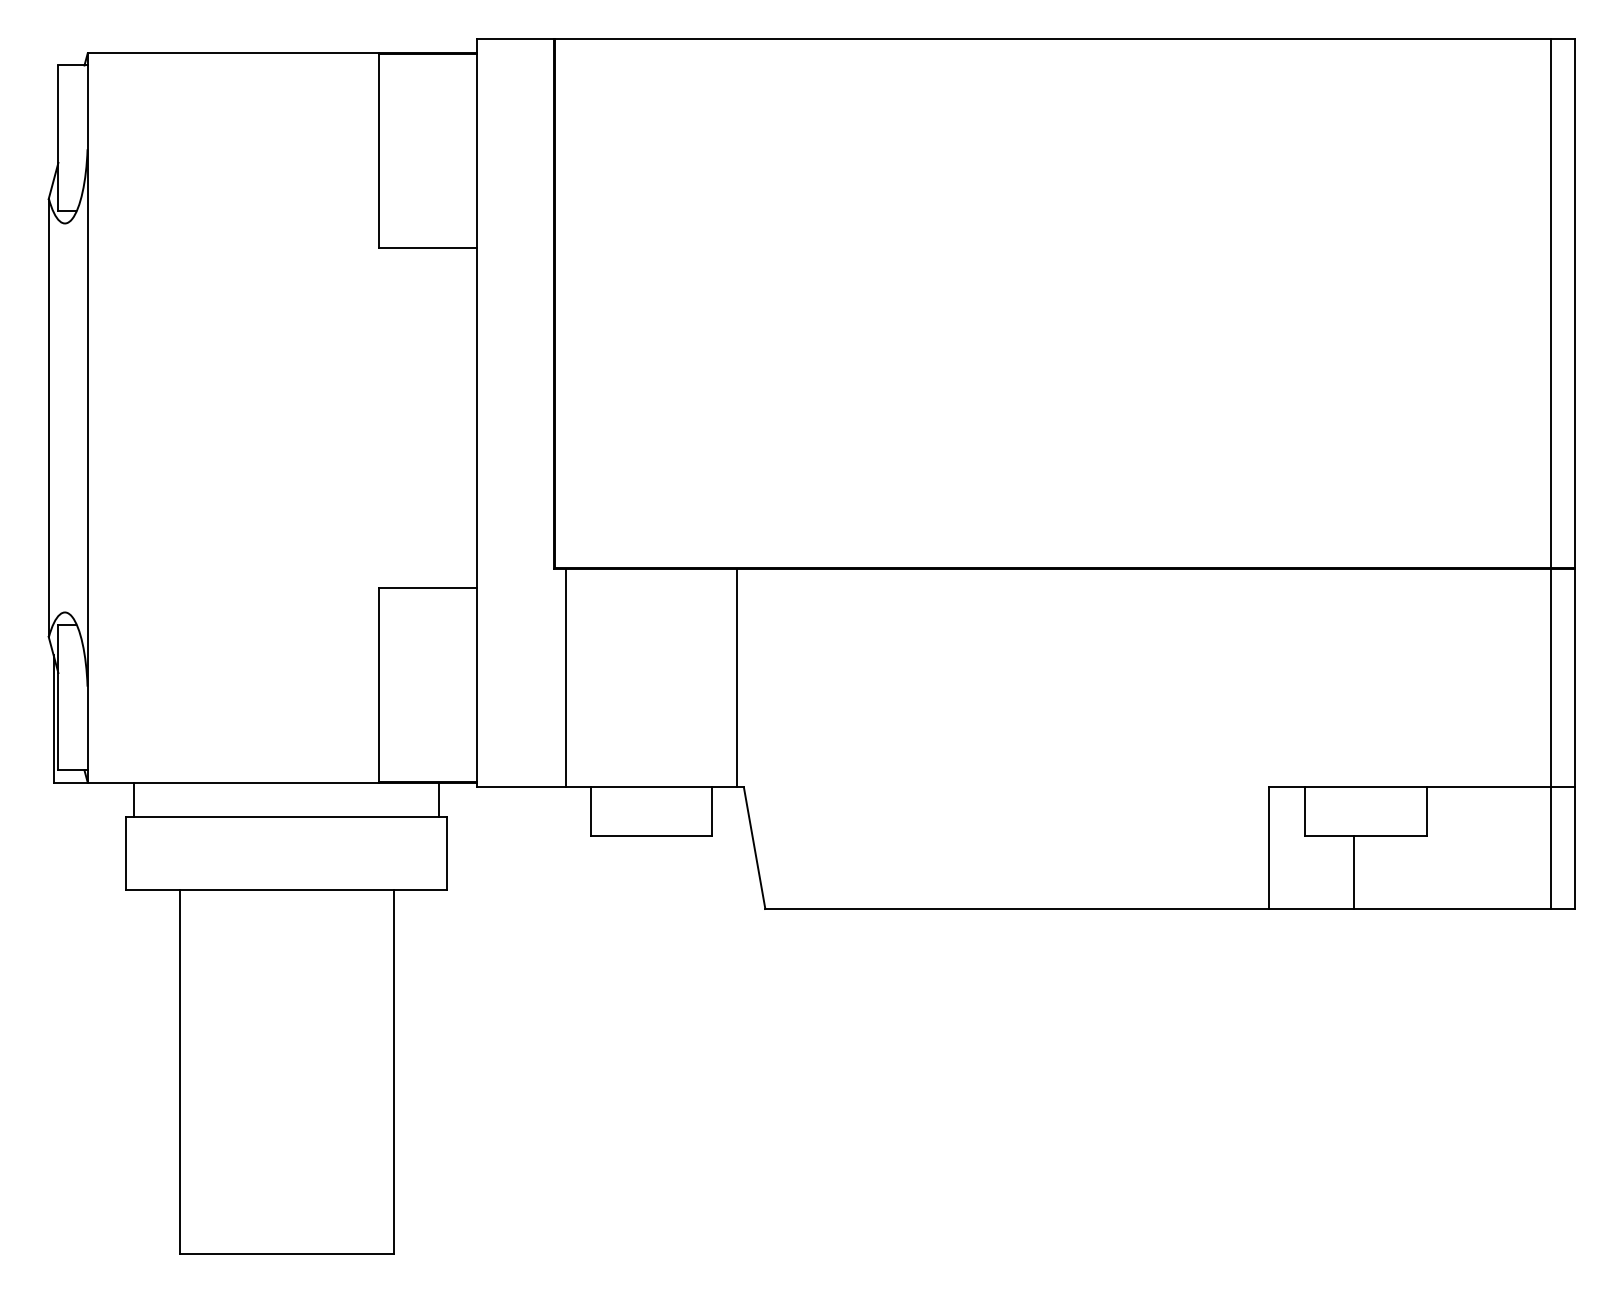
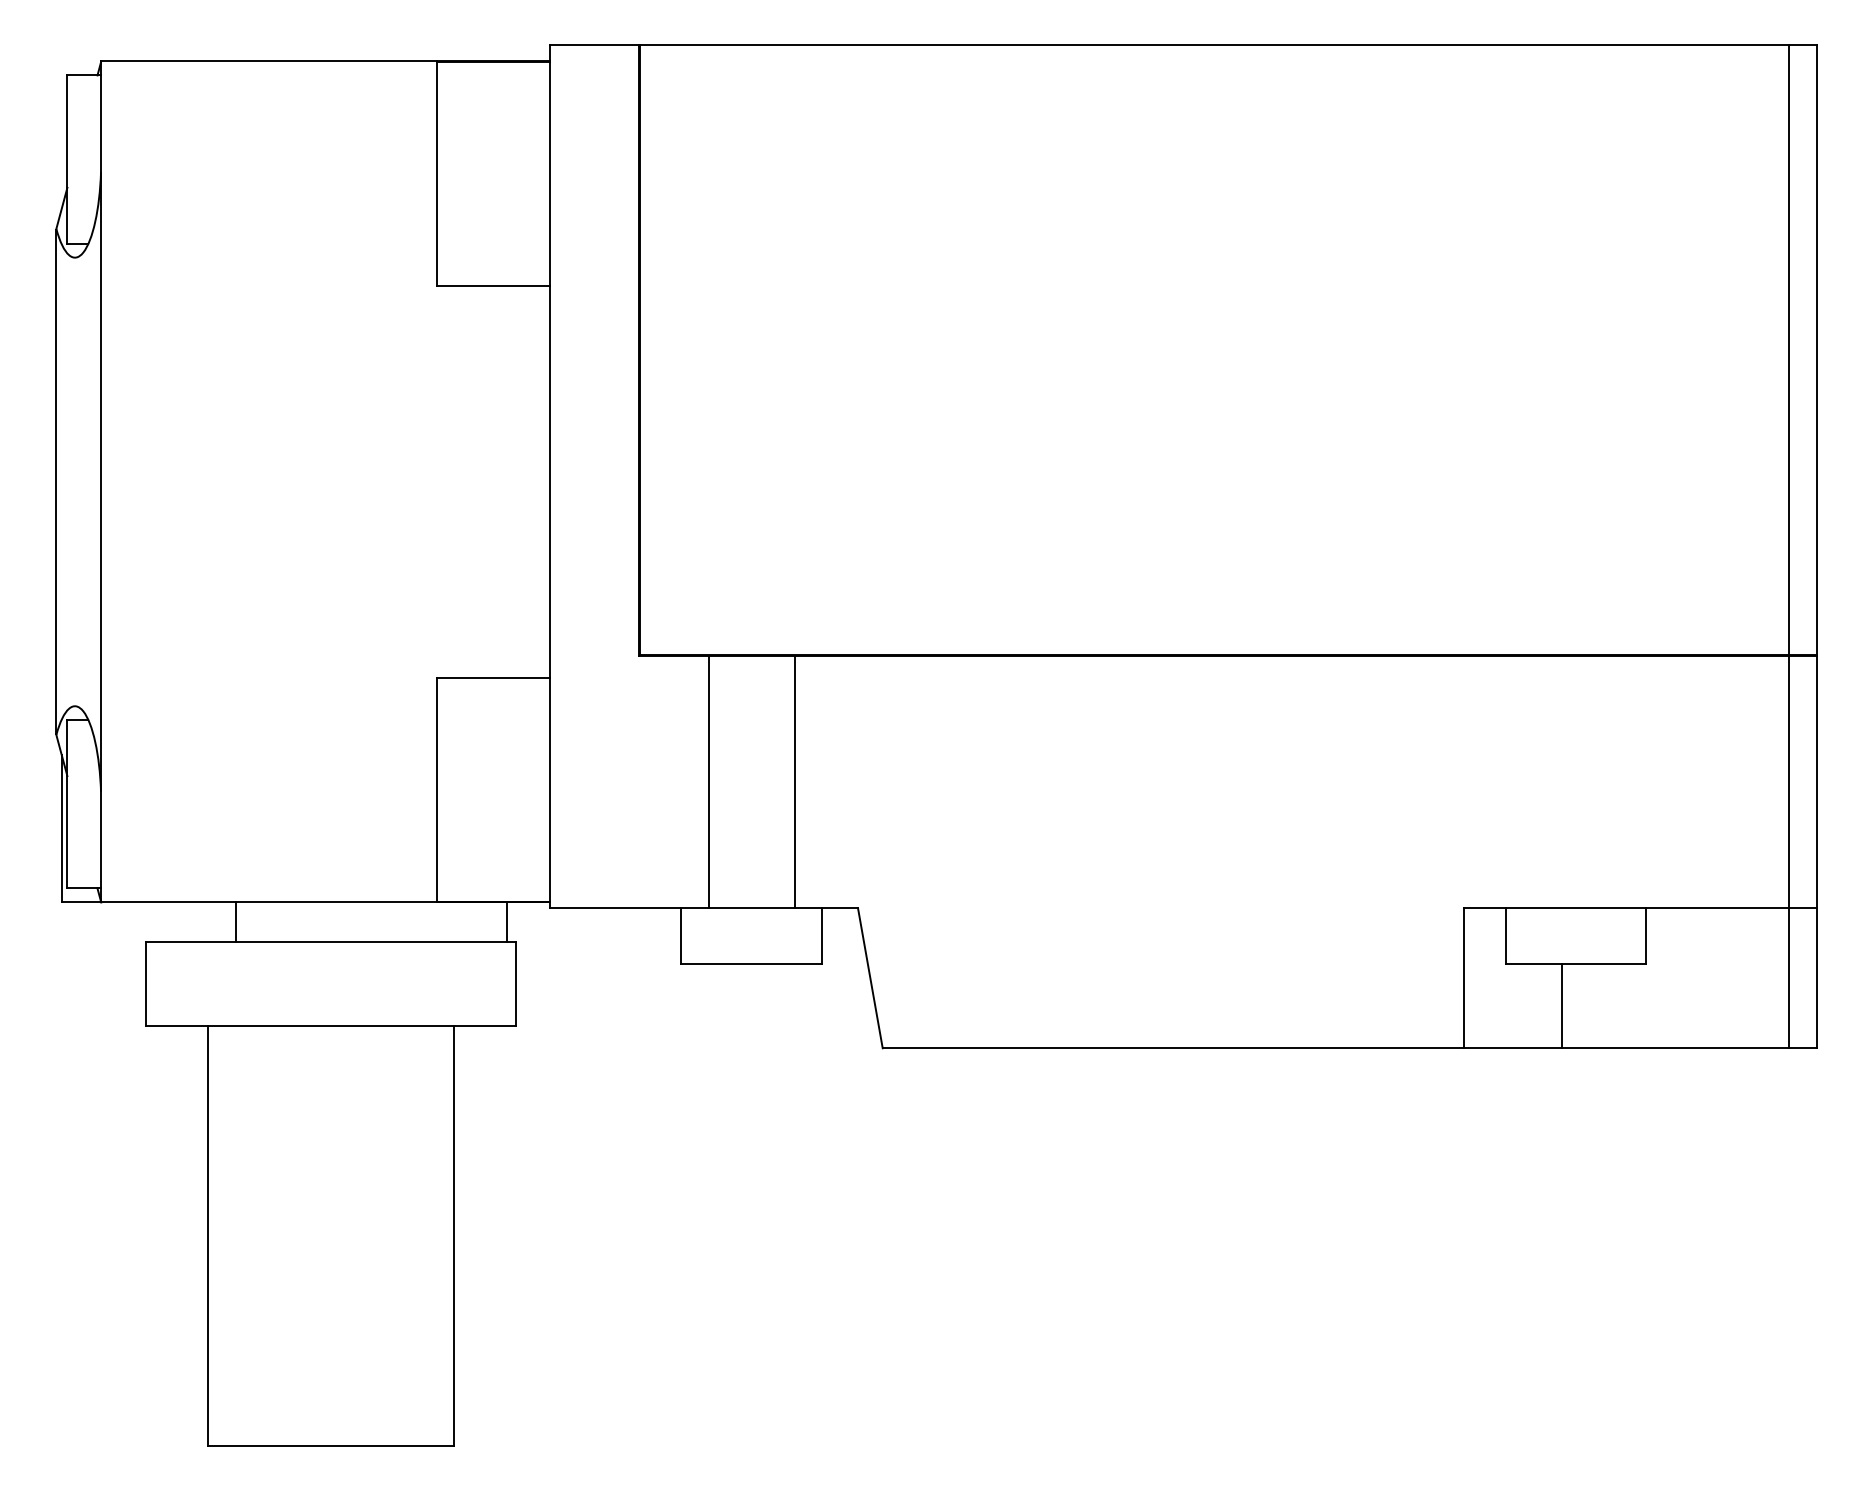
line: (566, 677) -> (709, 781), moved
line: (736, 677) -> (794, 781), moved
line: (134, 799) -> (236, 921), moved

